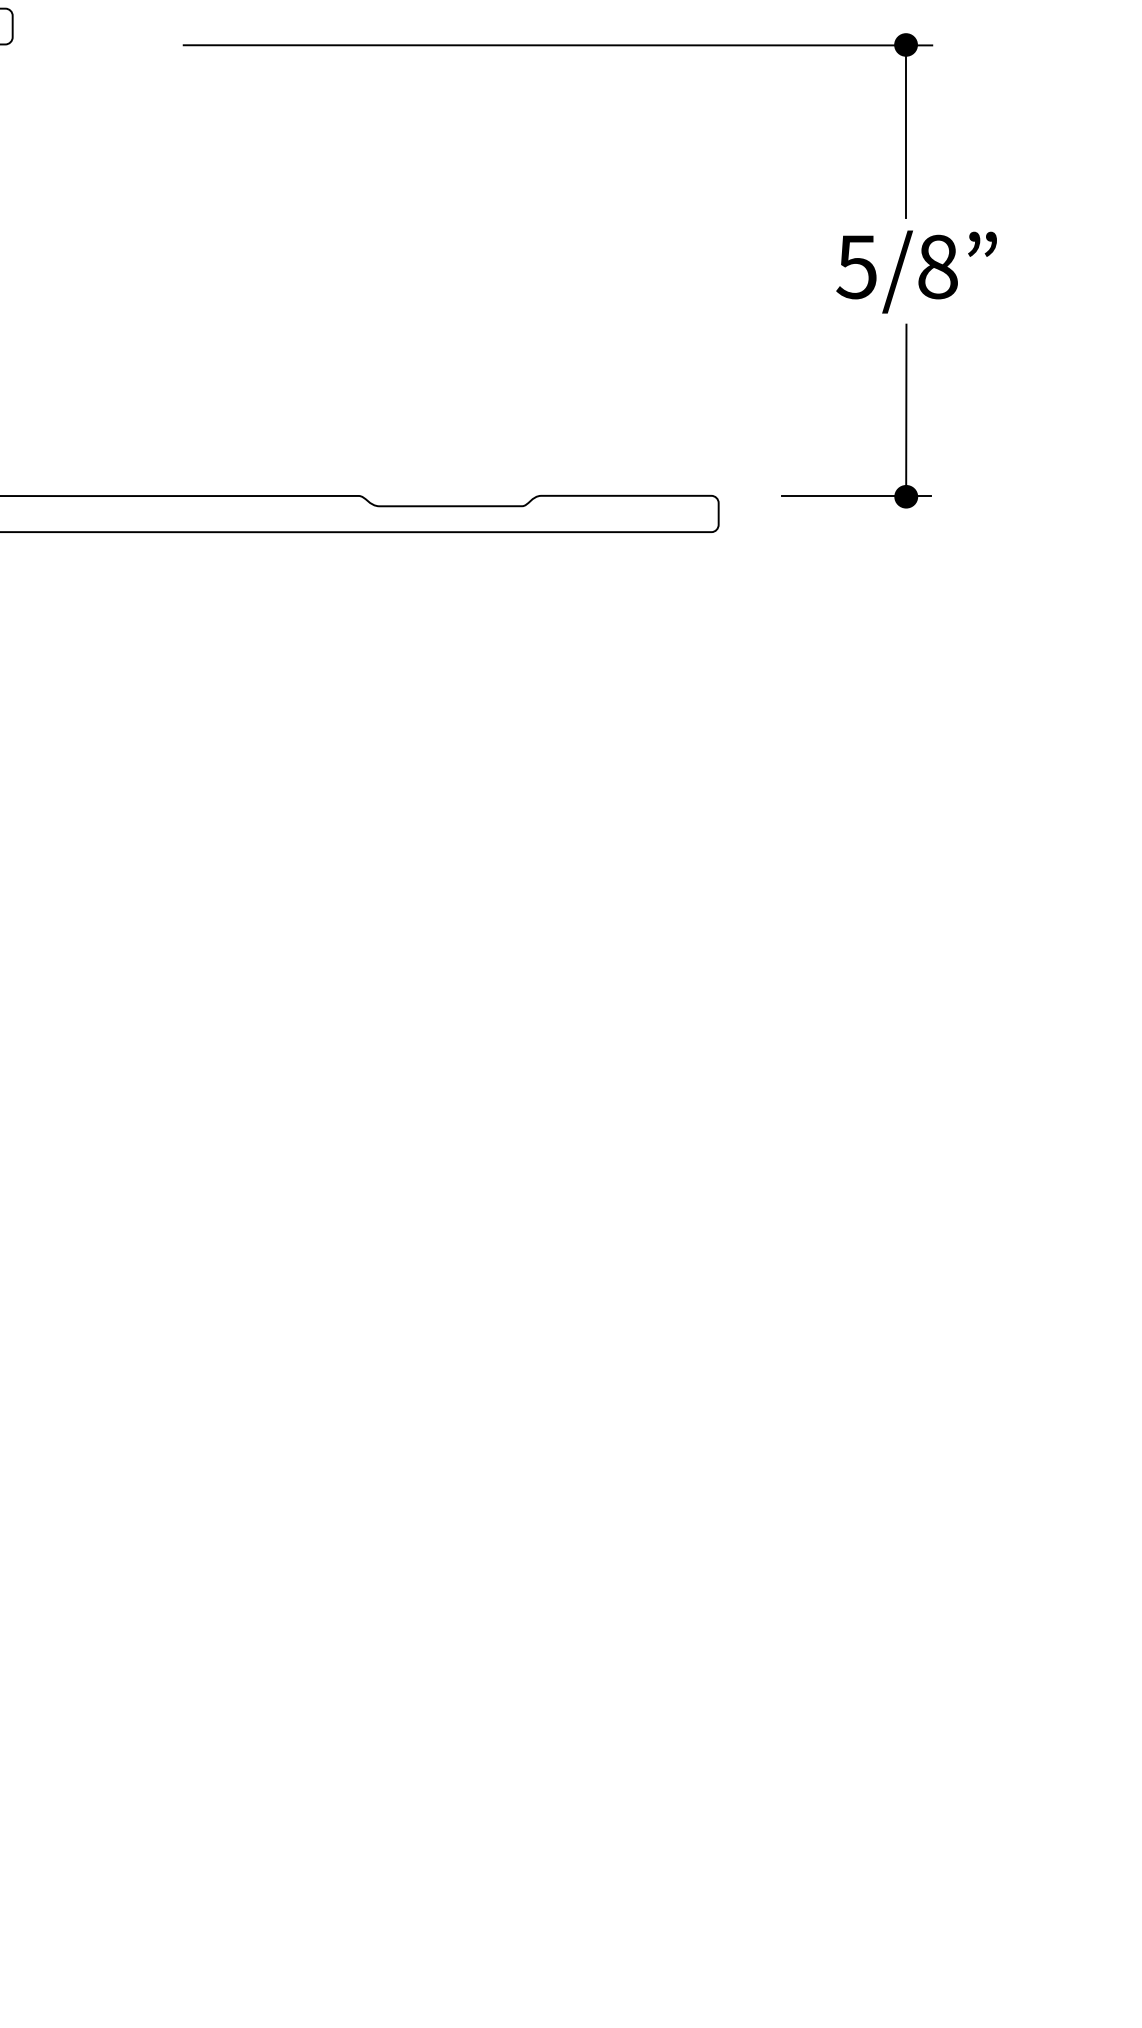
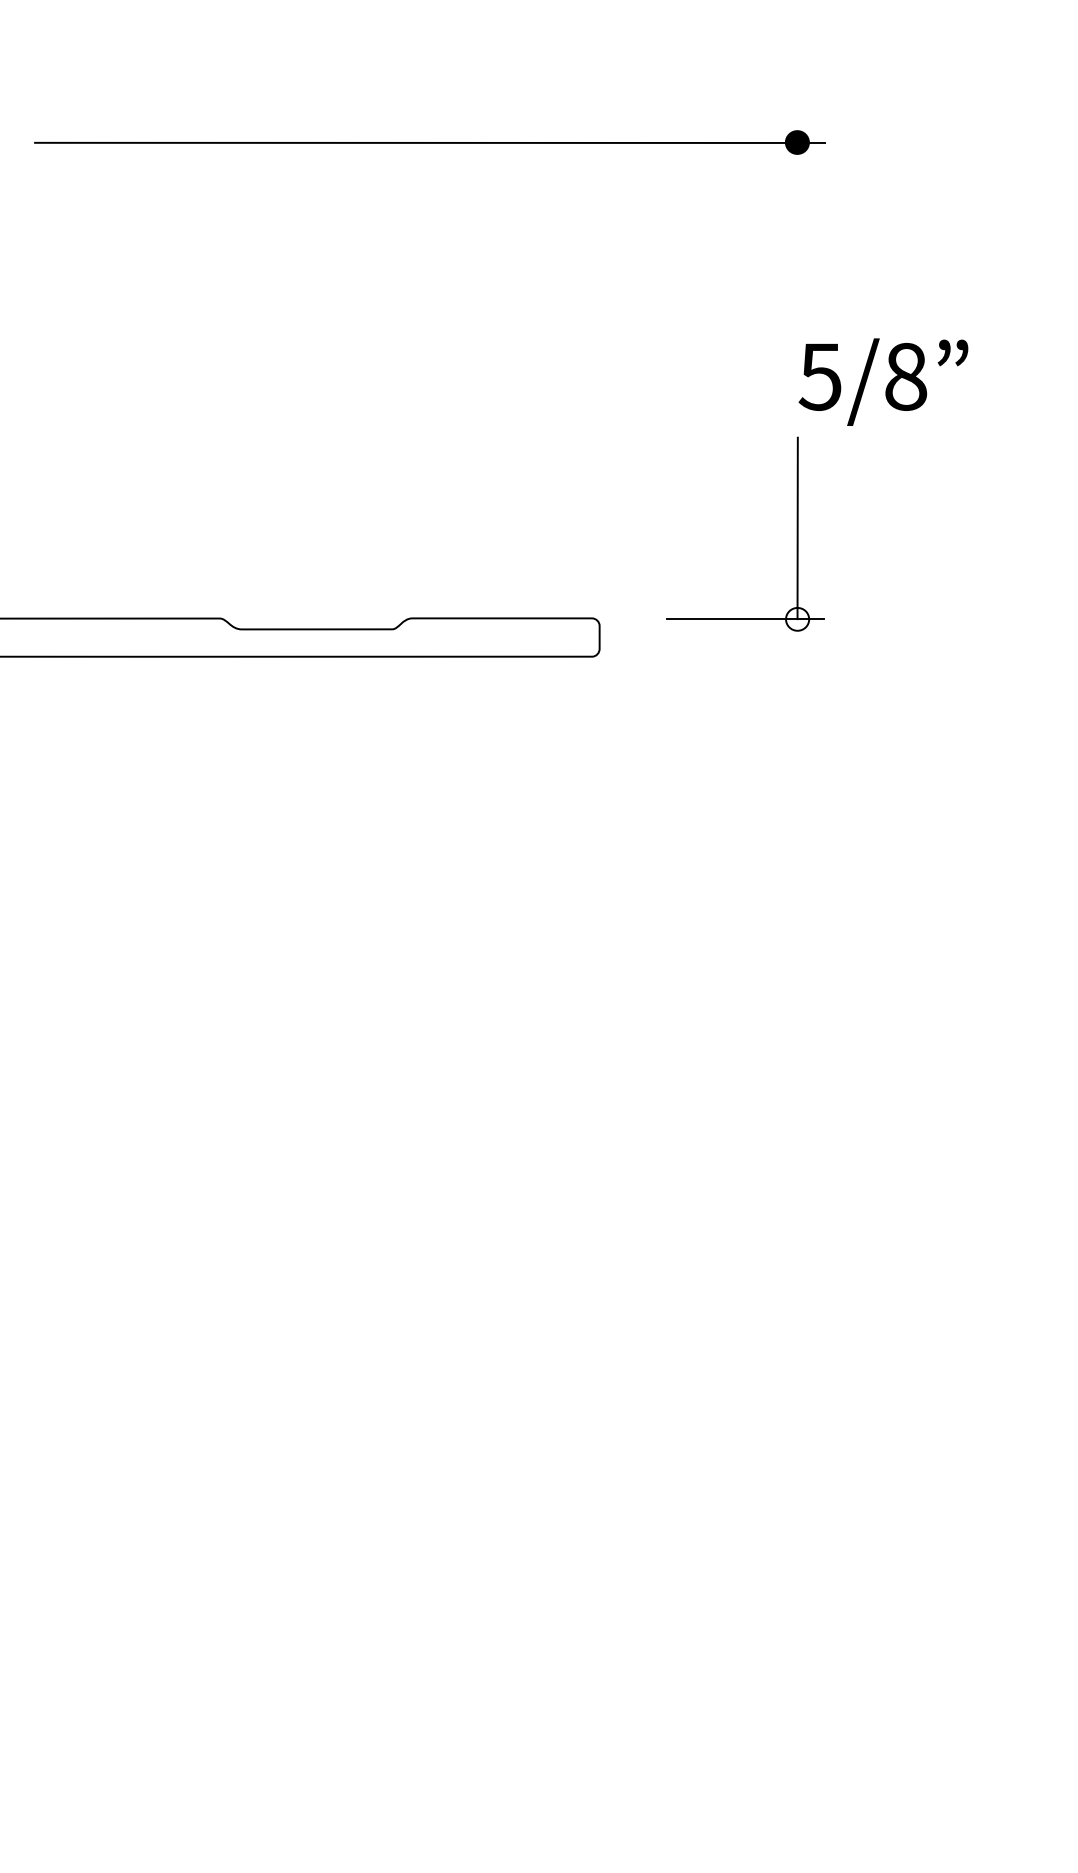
line: (906, 131) -> (797, 233), removed
text: (916, 271) -> (883, 381), moved
fill: (906, 496) -> (797, 619), removed

